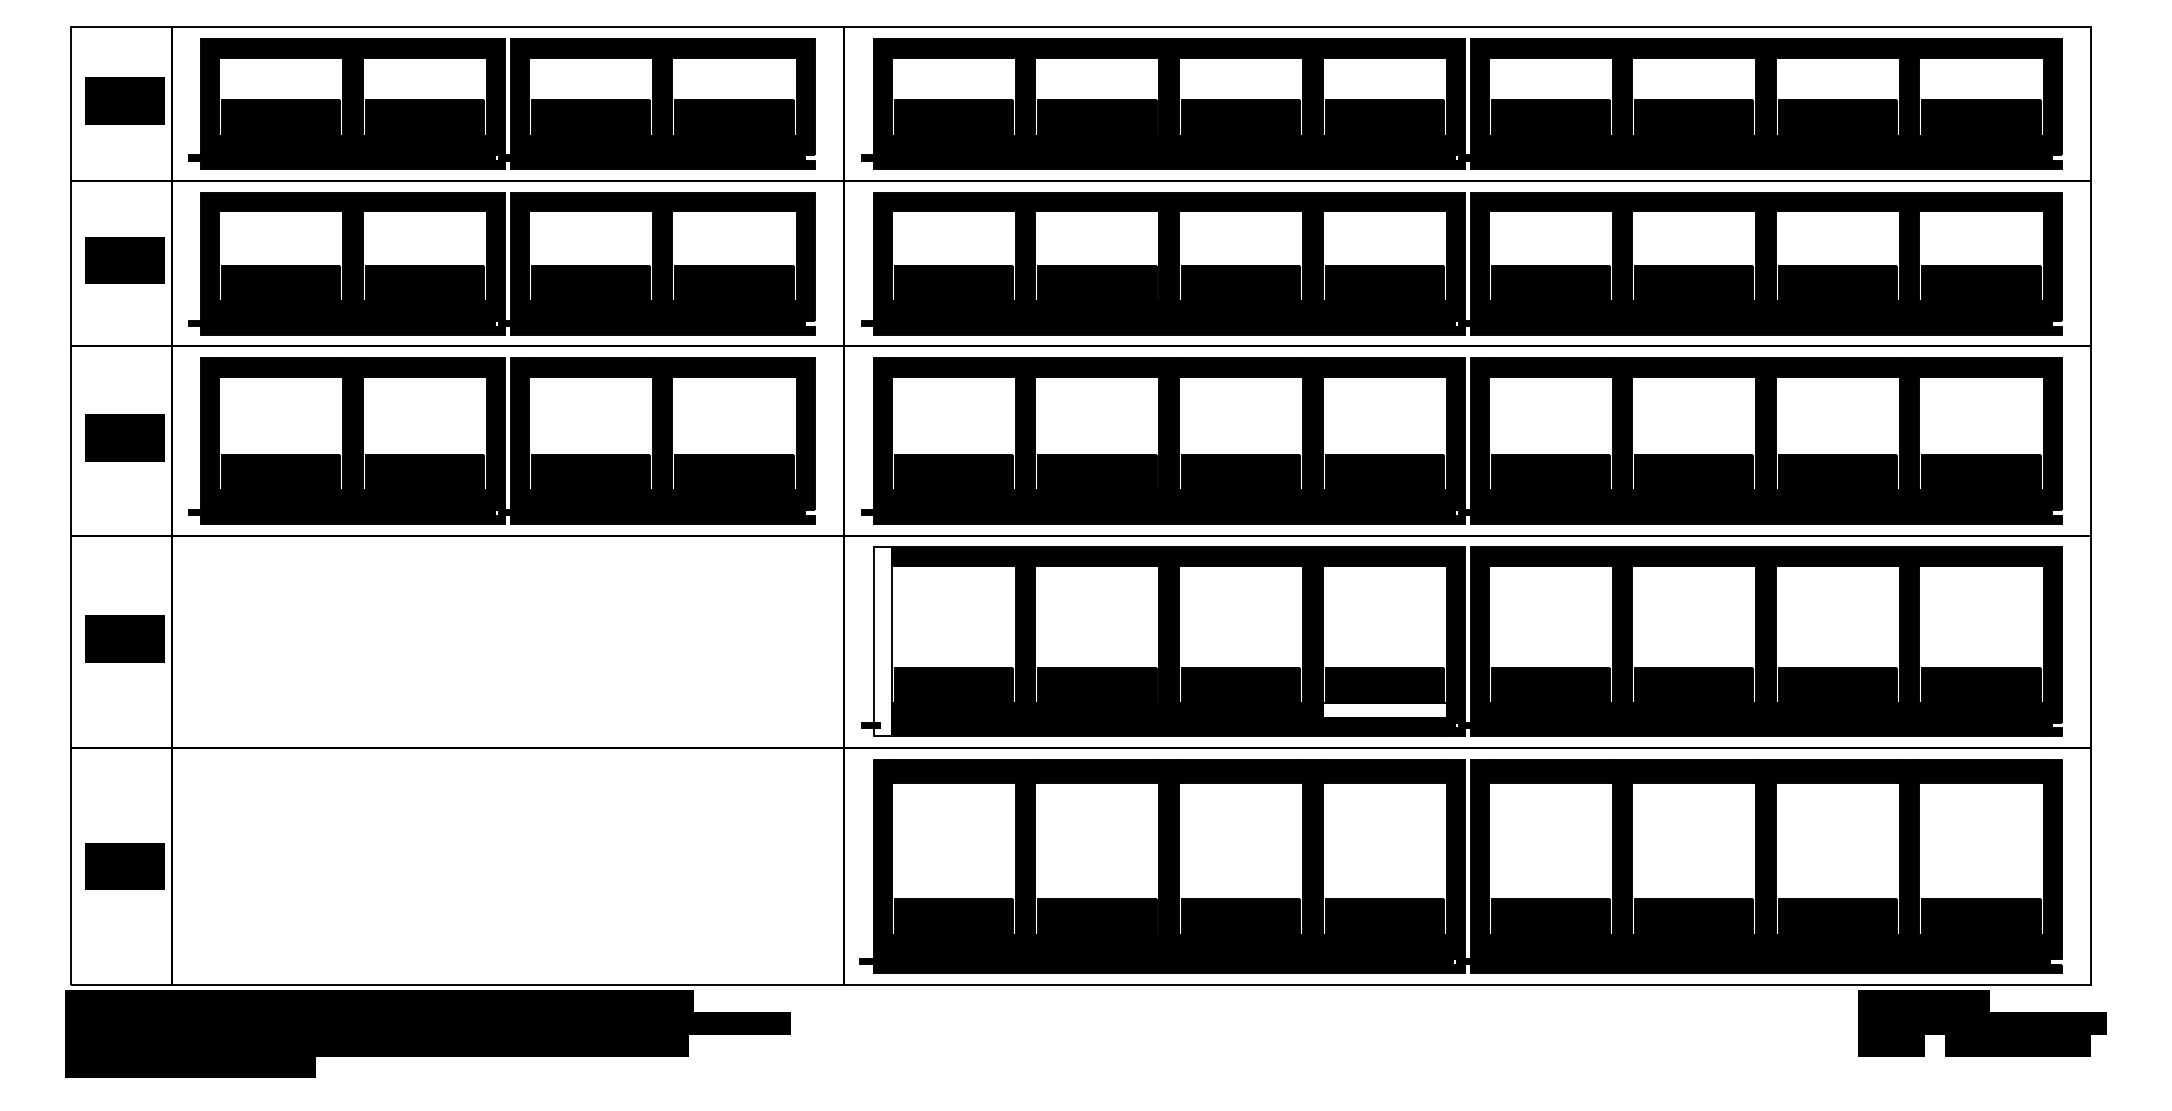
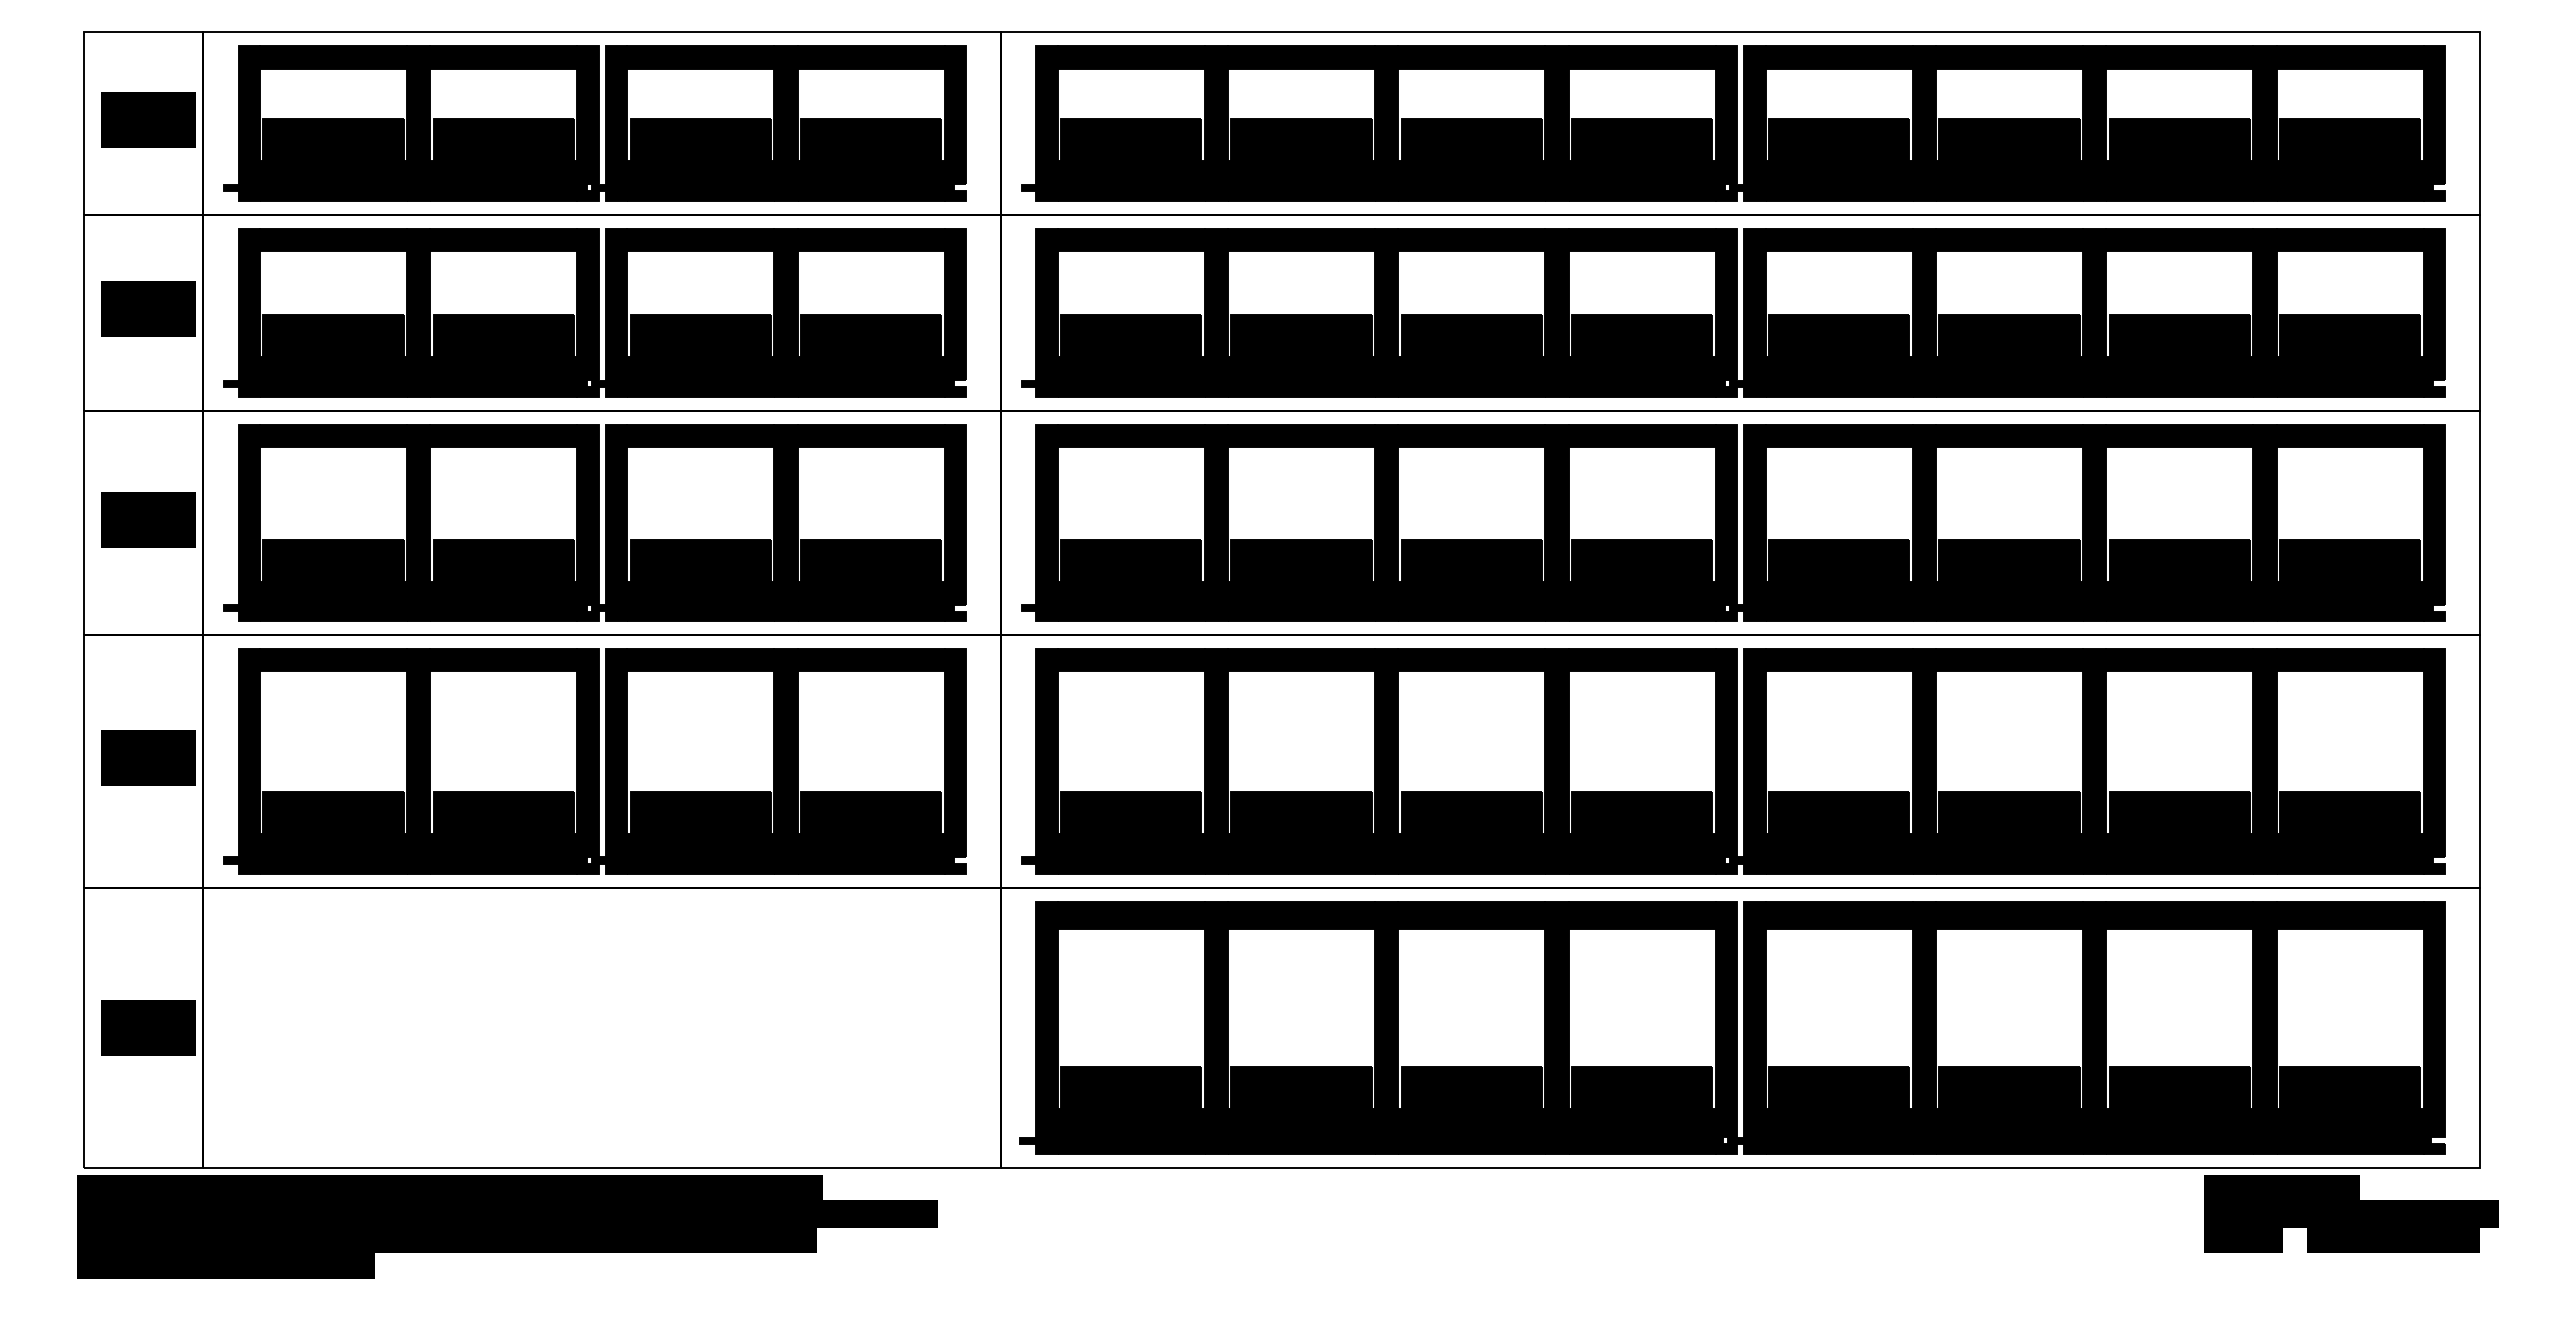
part: (501, 641) -> (594, 761), added
fill: (882, 641) -> (1046, 761), added
fill: (1384, 710) -> (1641, 842), added

